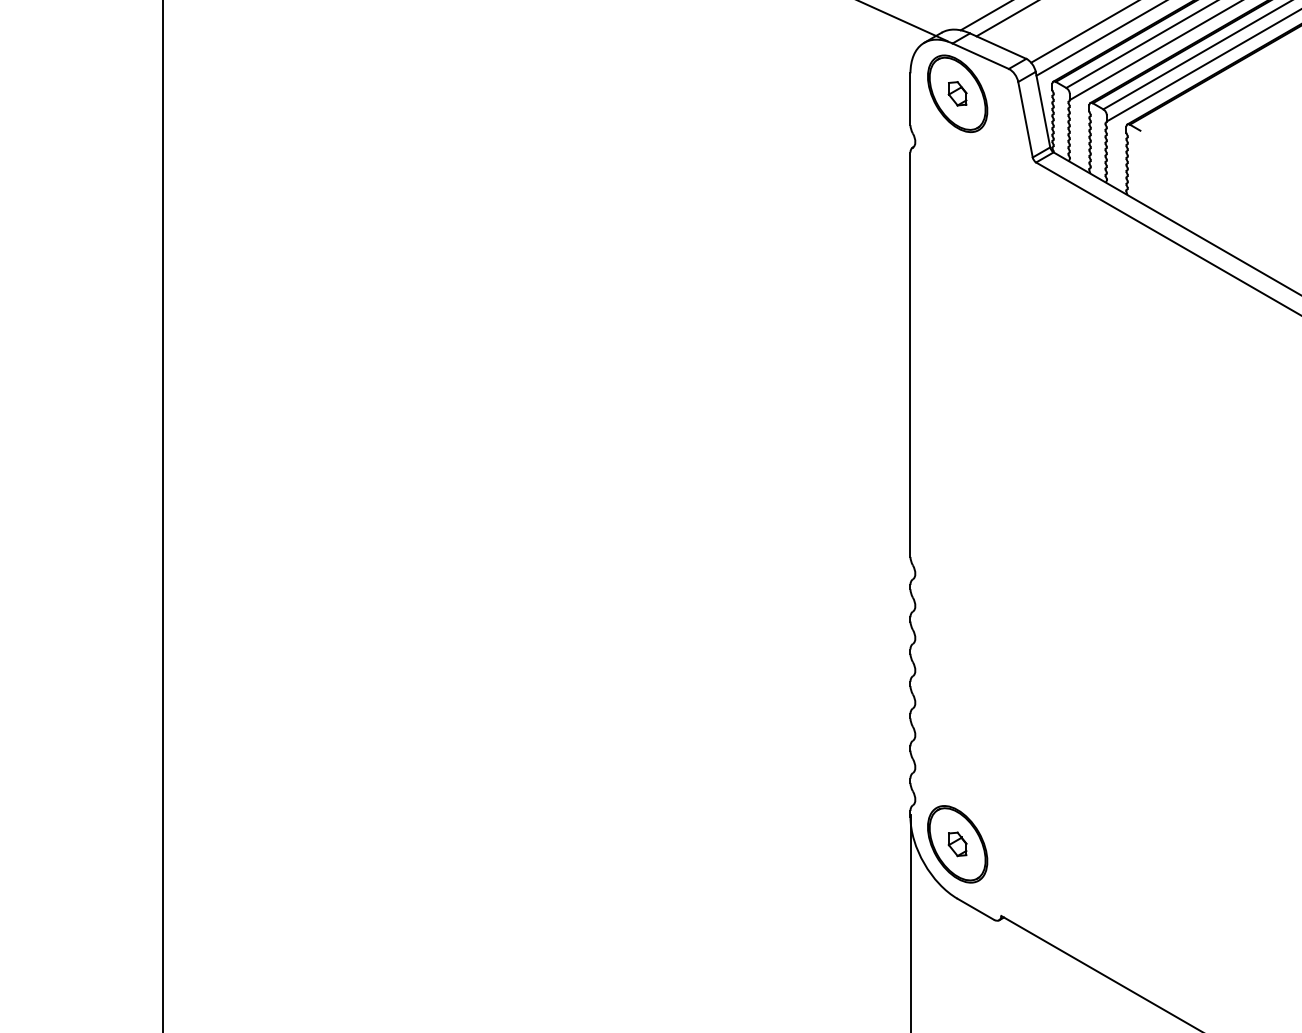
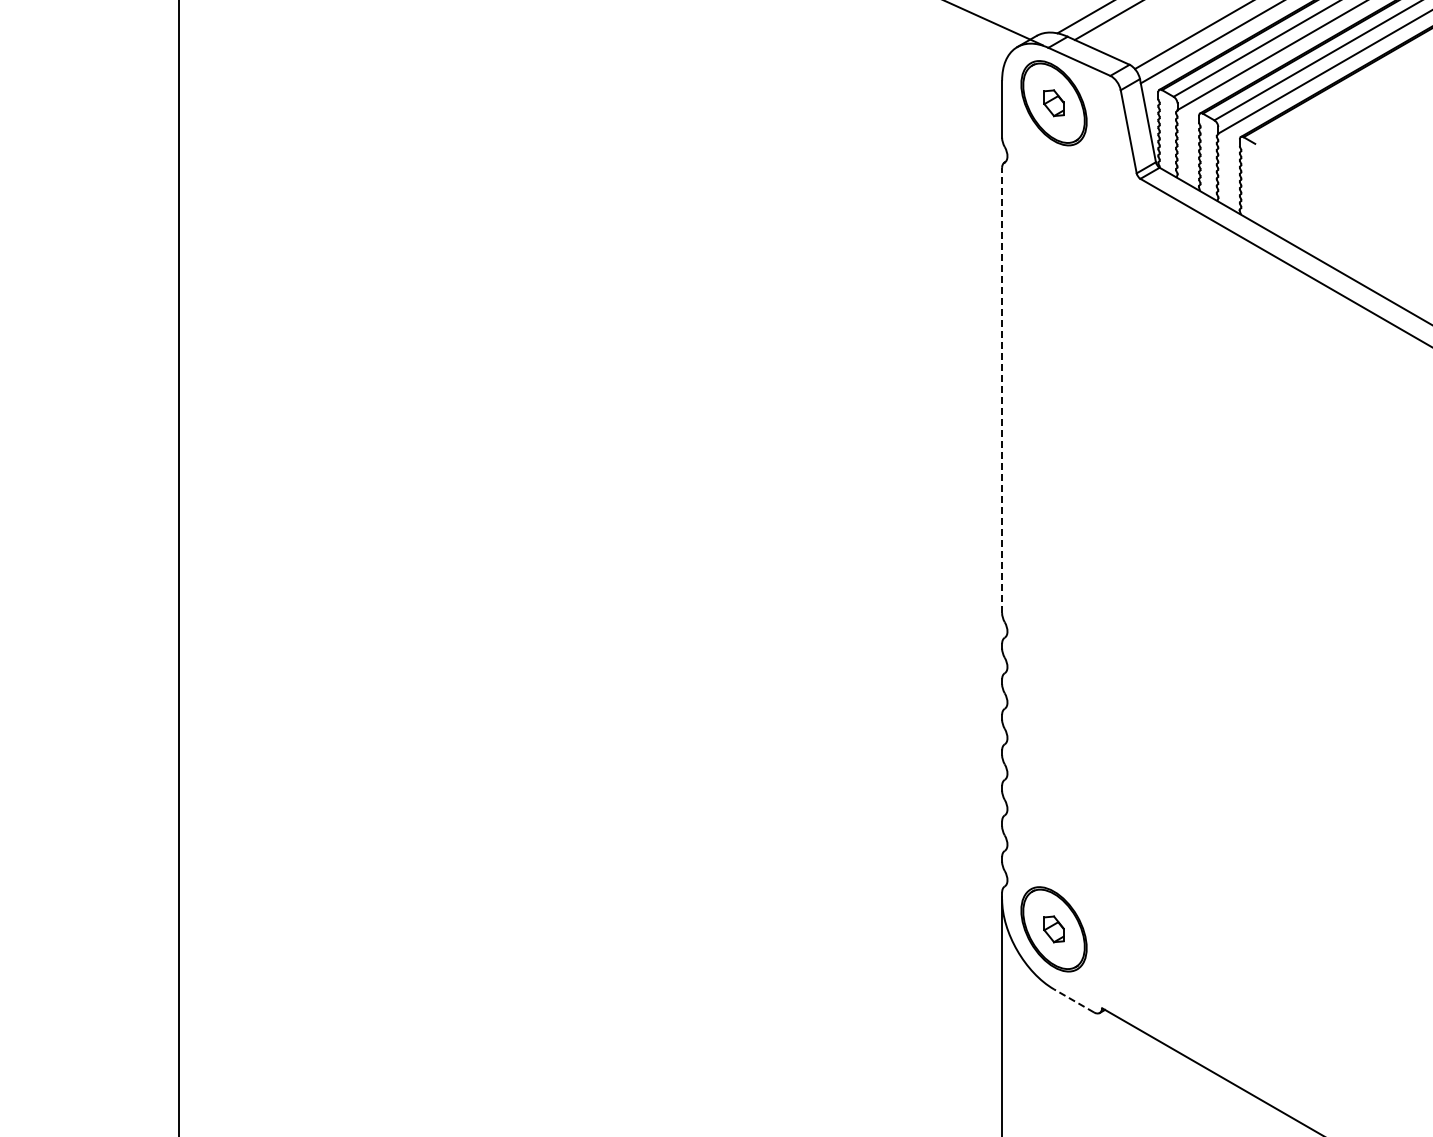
line: (910, 354) -> (1002, 390), solid -> dashed
line: (975, 908) -> (1073, 1000), solid -> dashed

